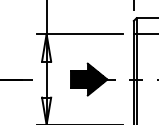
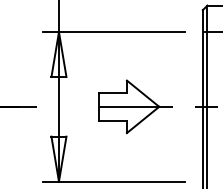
hatch: (88, 79) -> (128, 106), removed

